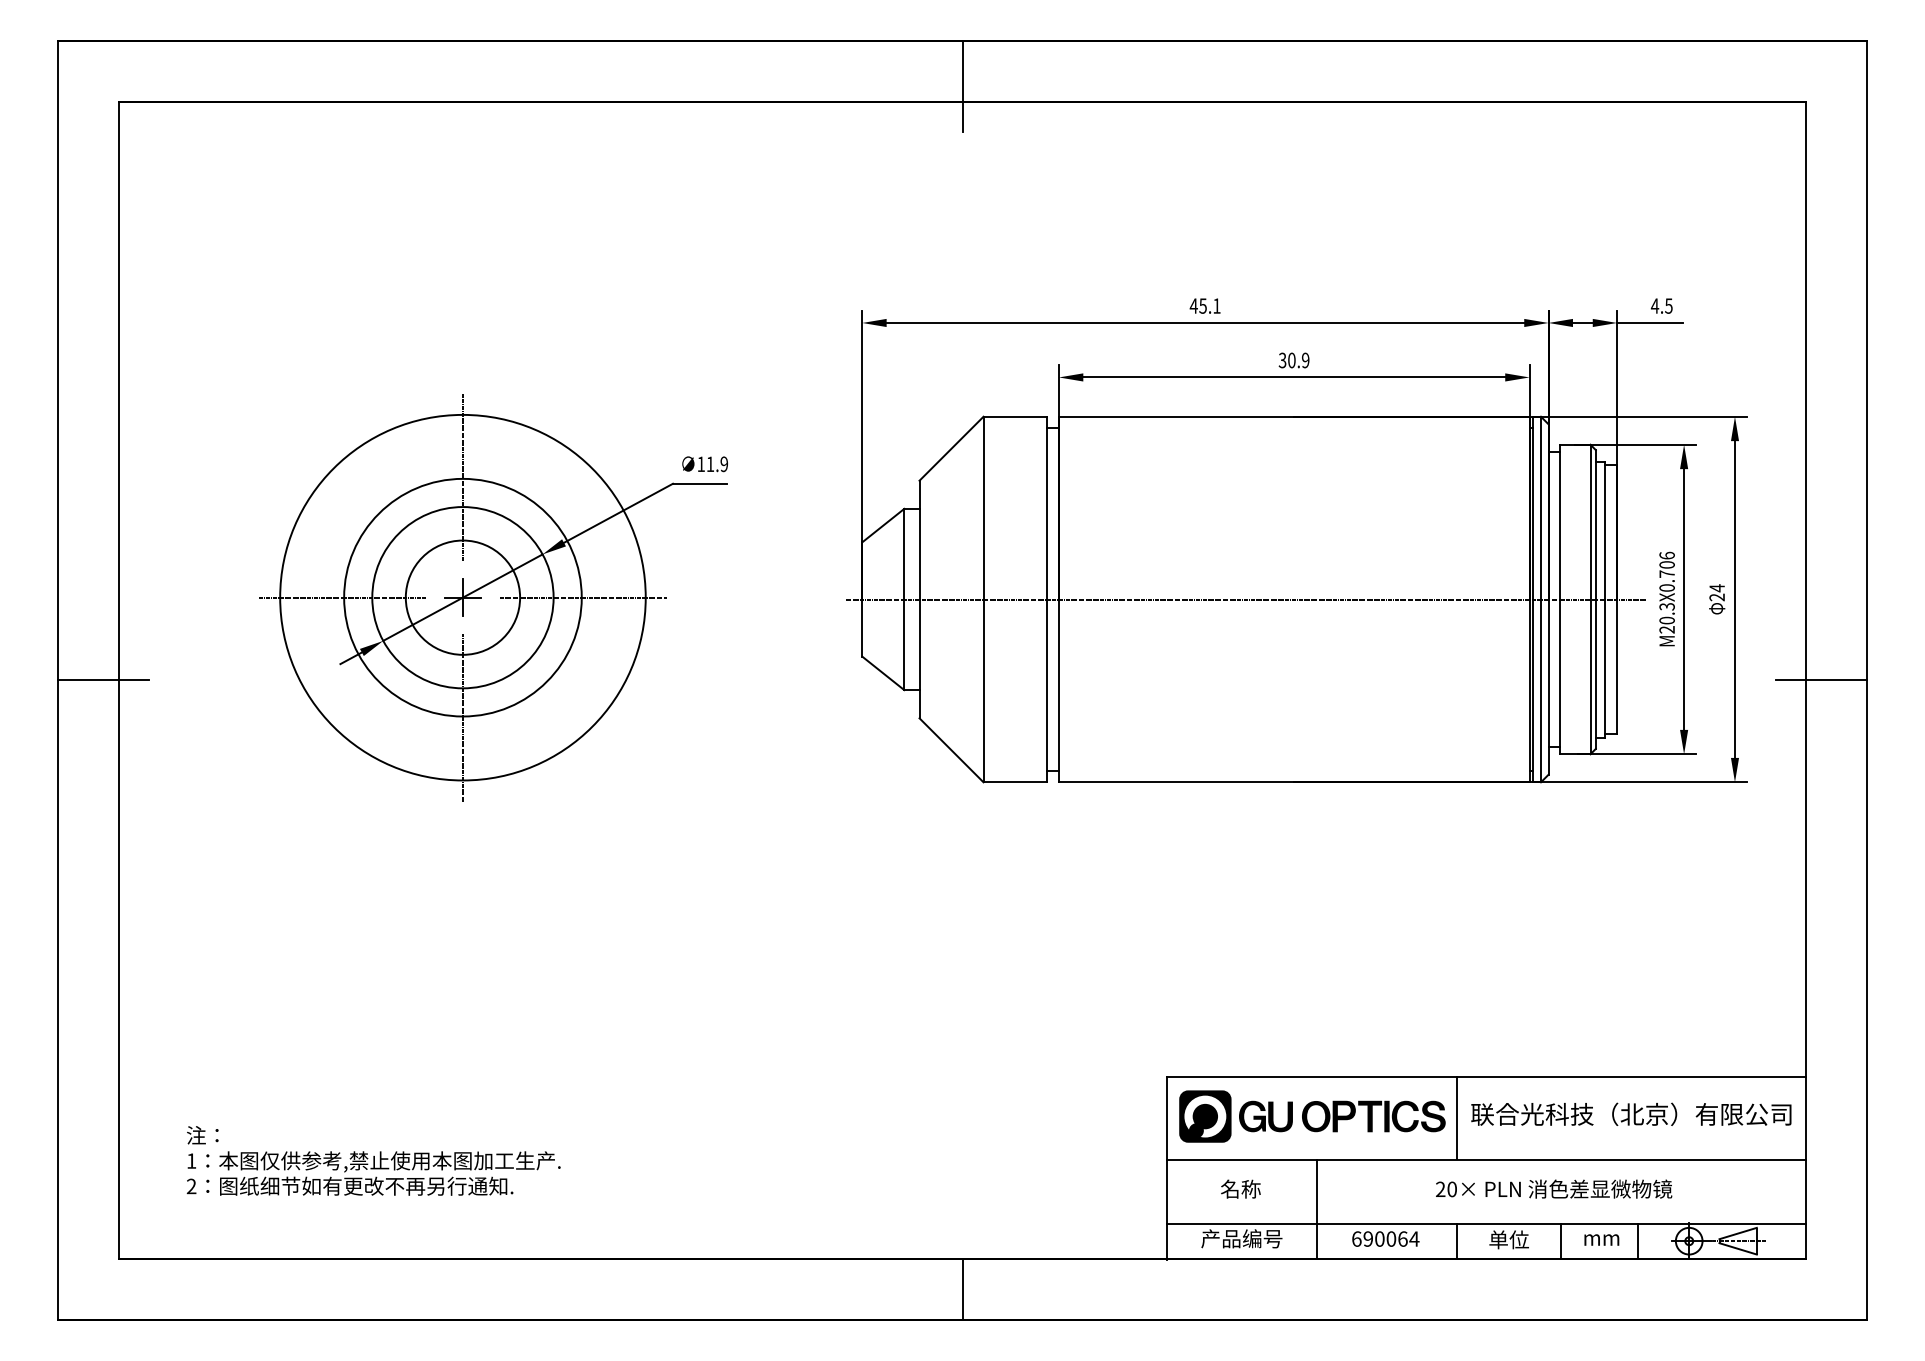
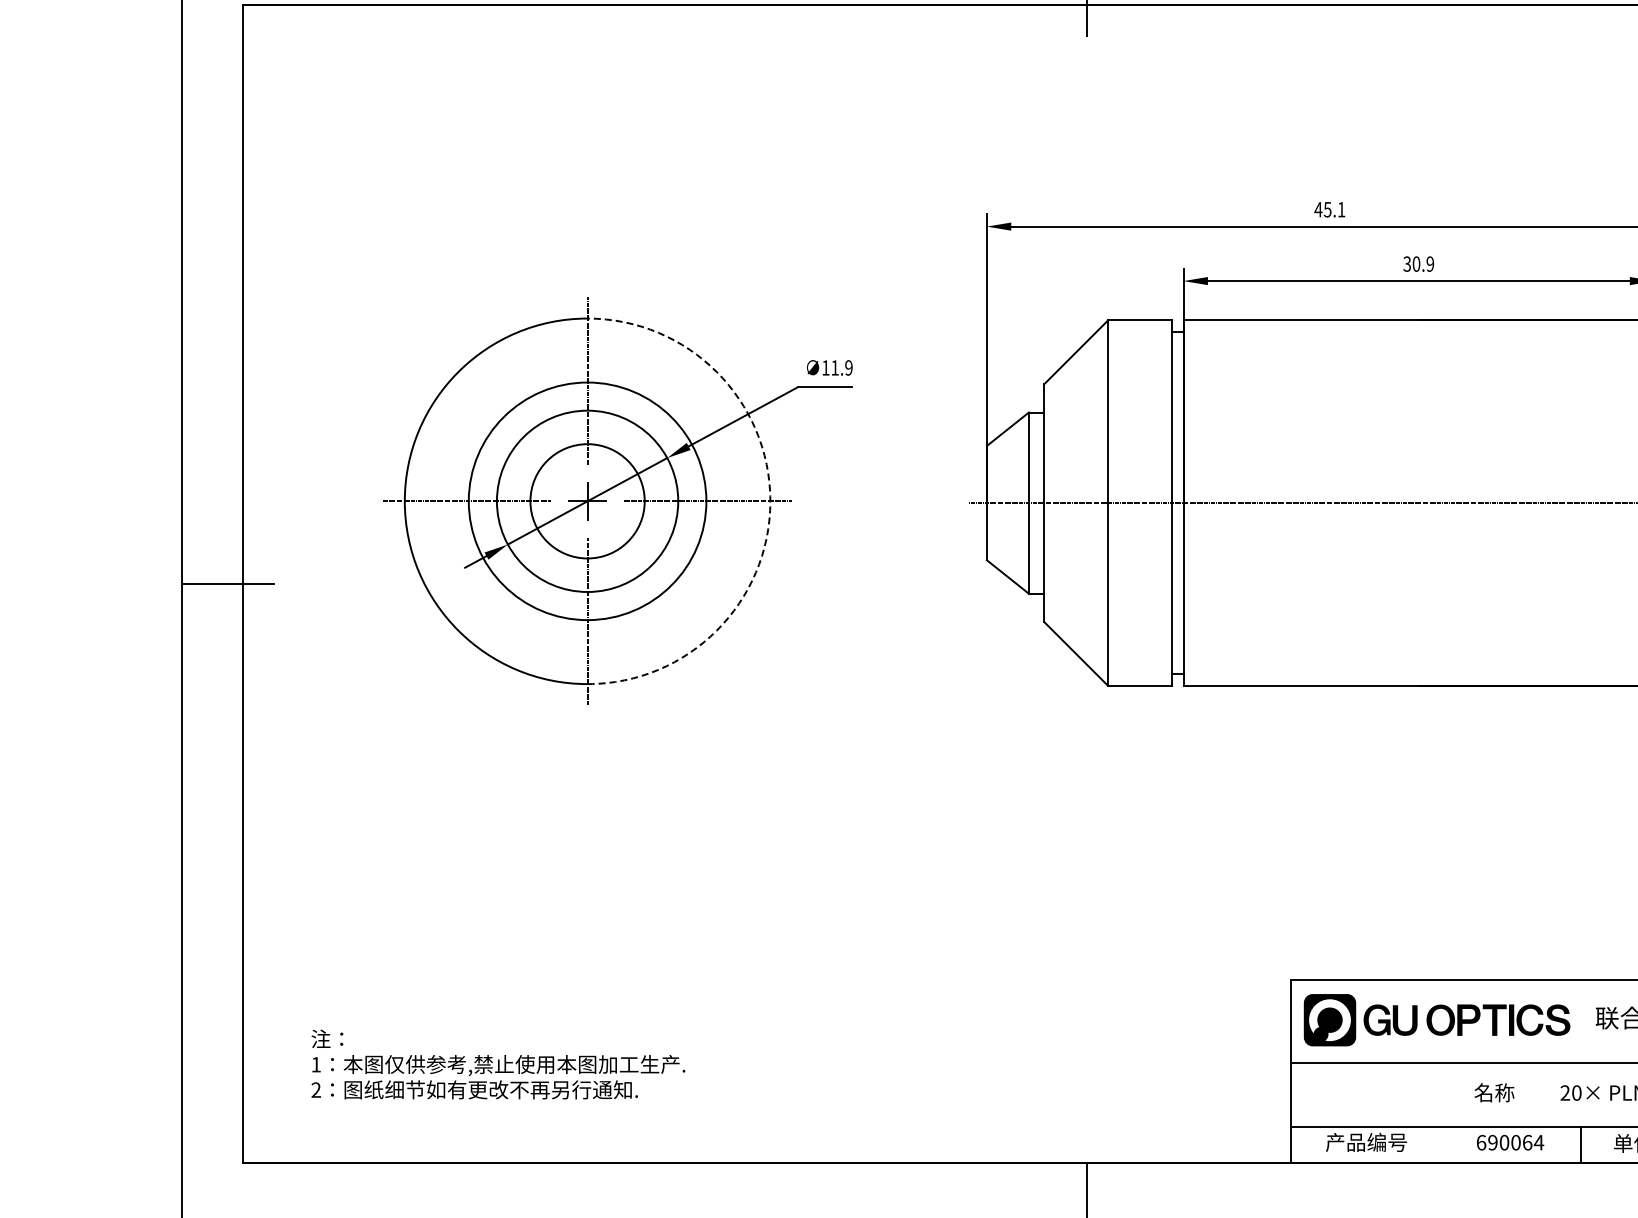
arc: (645, 597) -> (770, 501), solid -> dashed
line: (1456, 1117) -> (1581, 1021), removed
text: (1240, 1188) -> (1494, 1092), moved
line: (1317, 1209) -> (1442, 1113), removed

